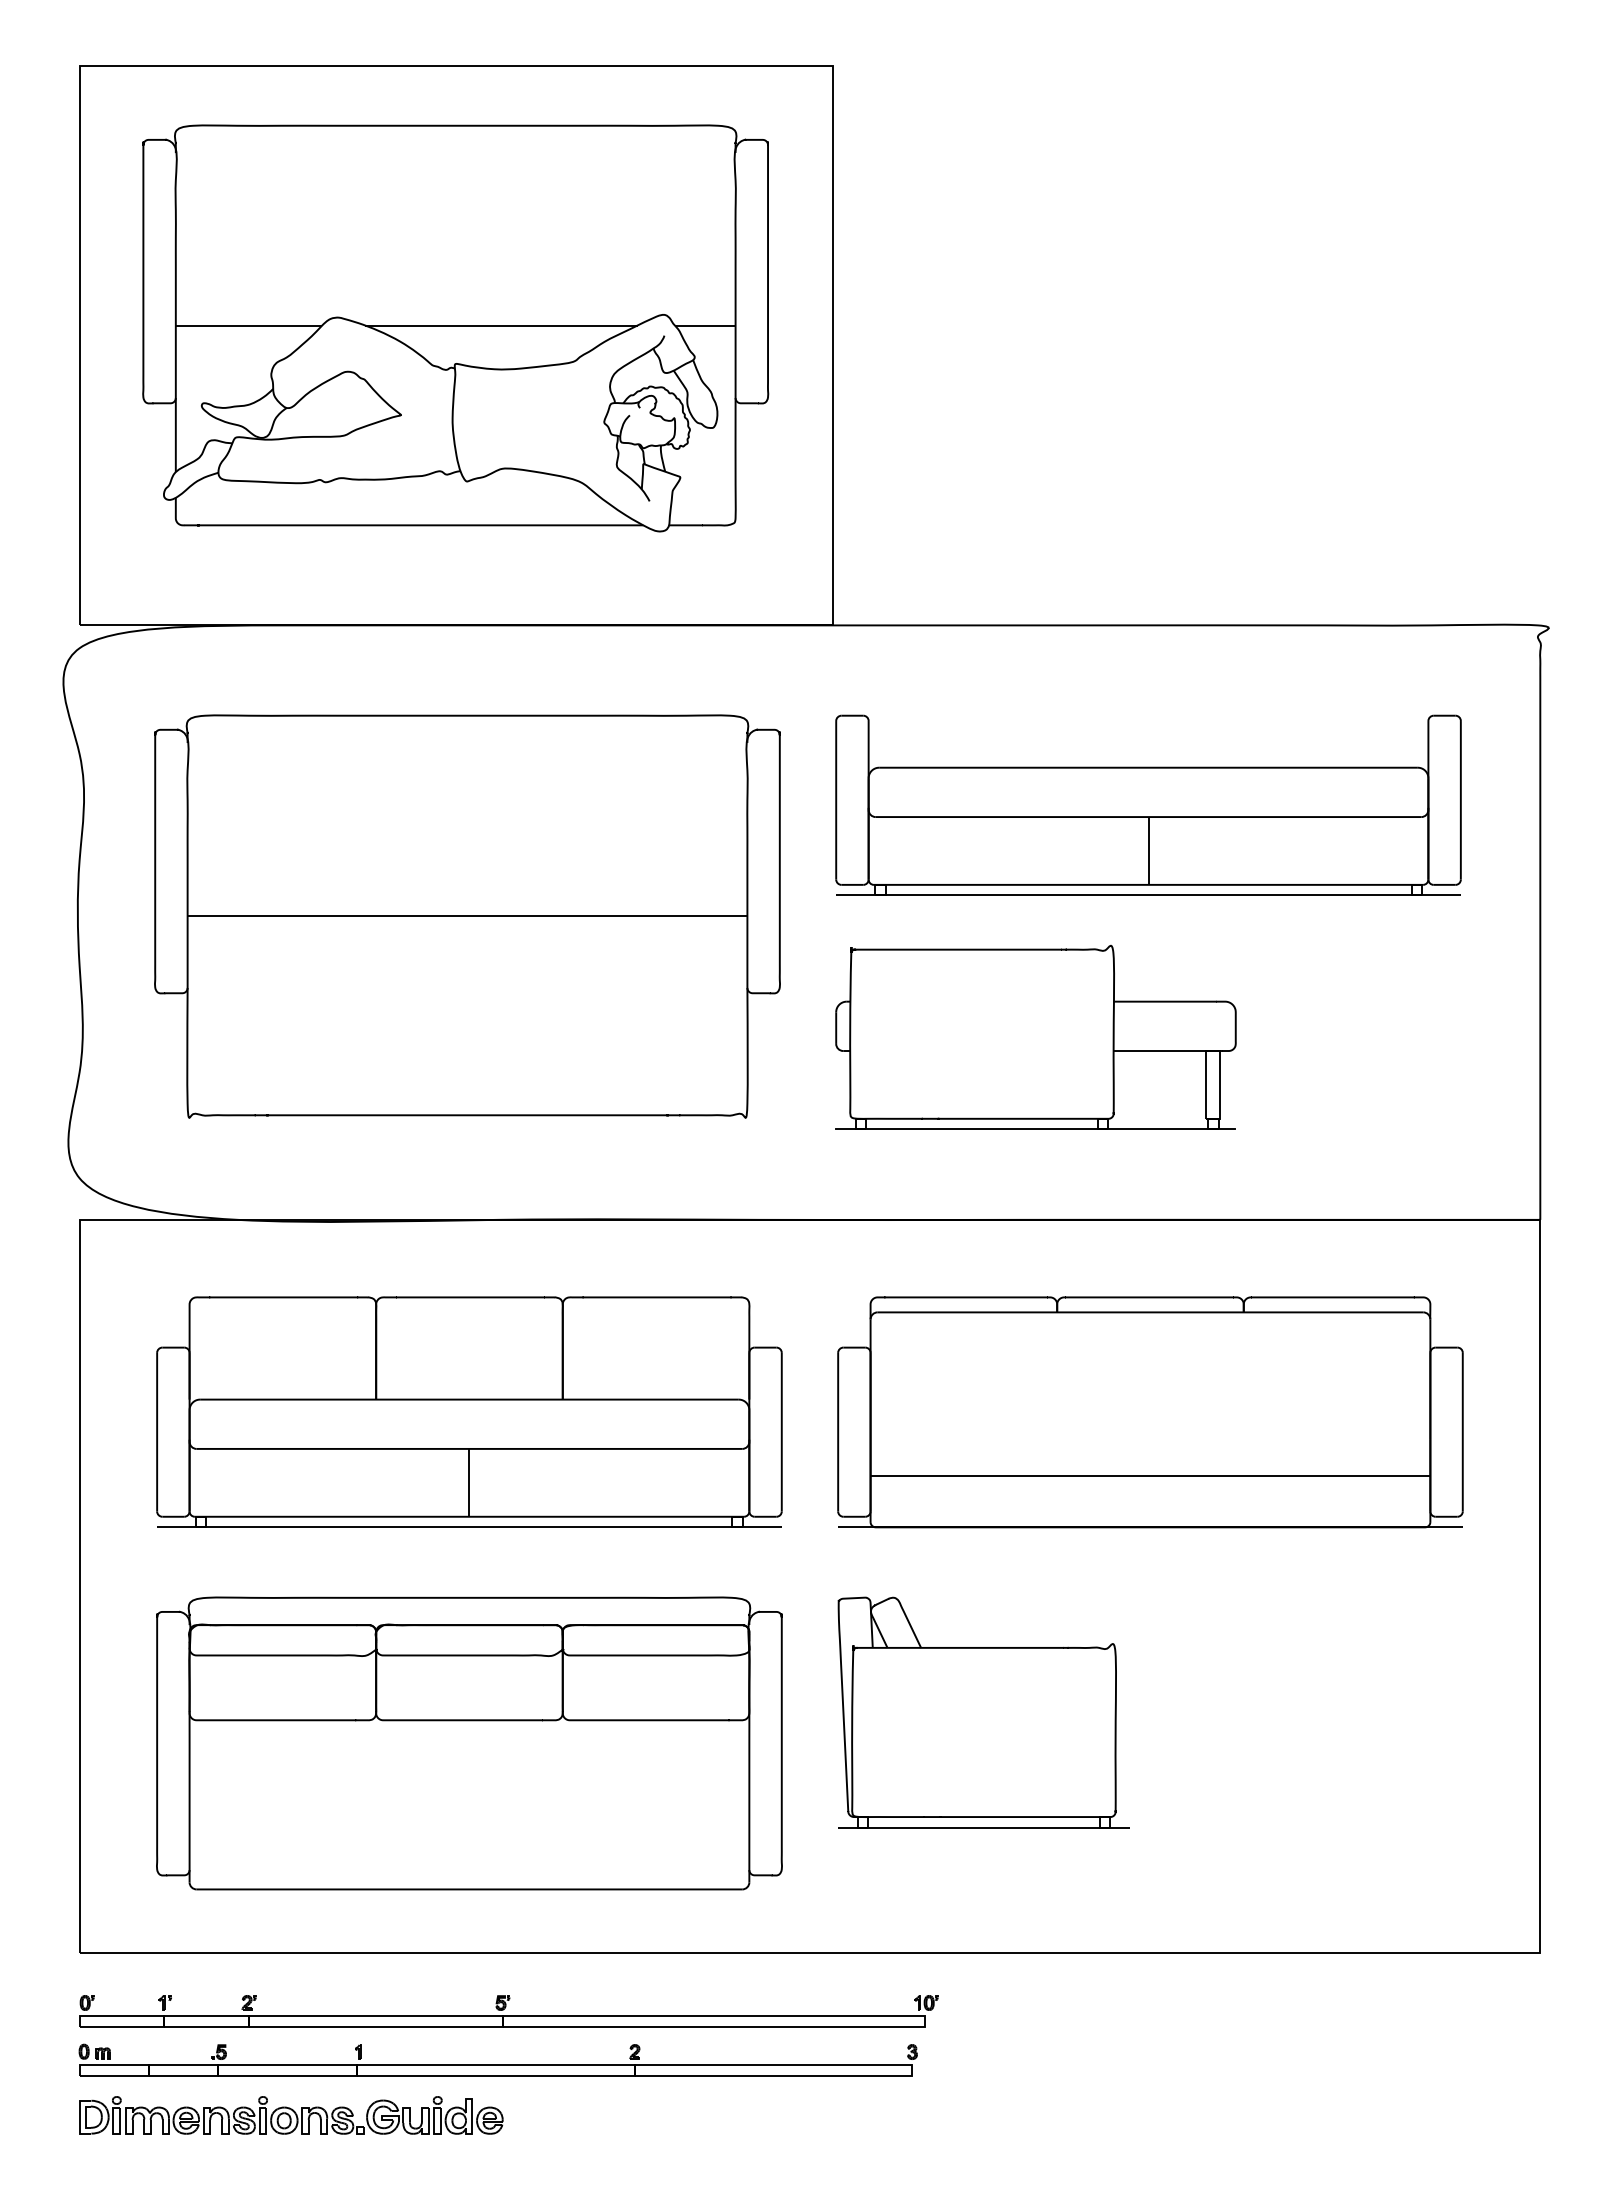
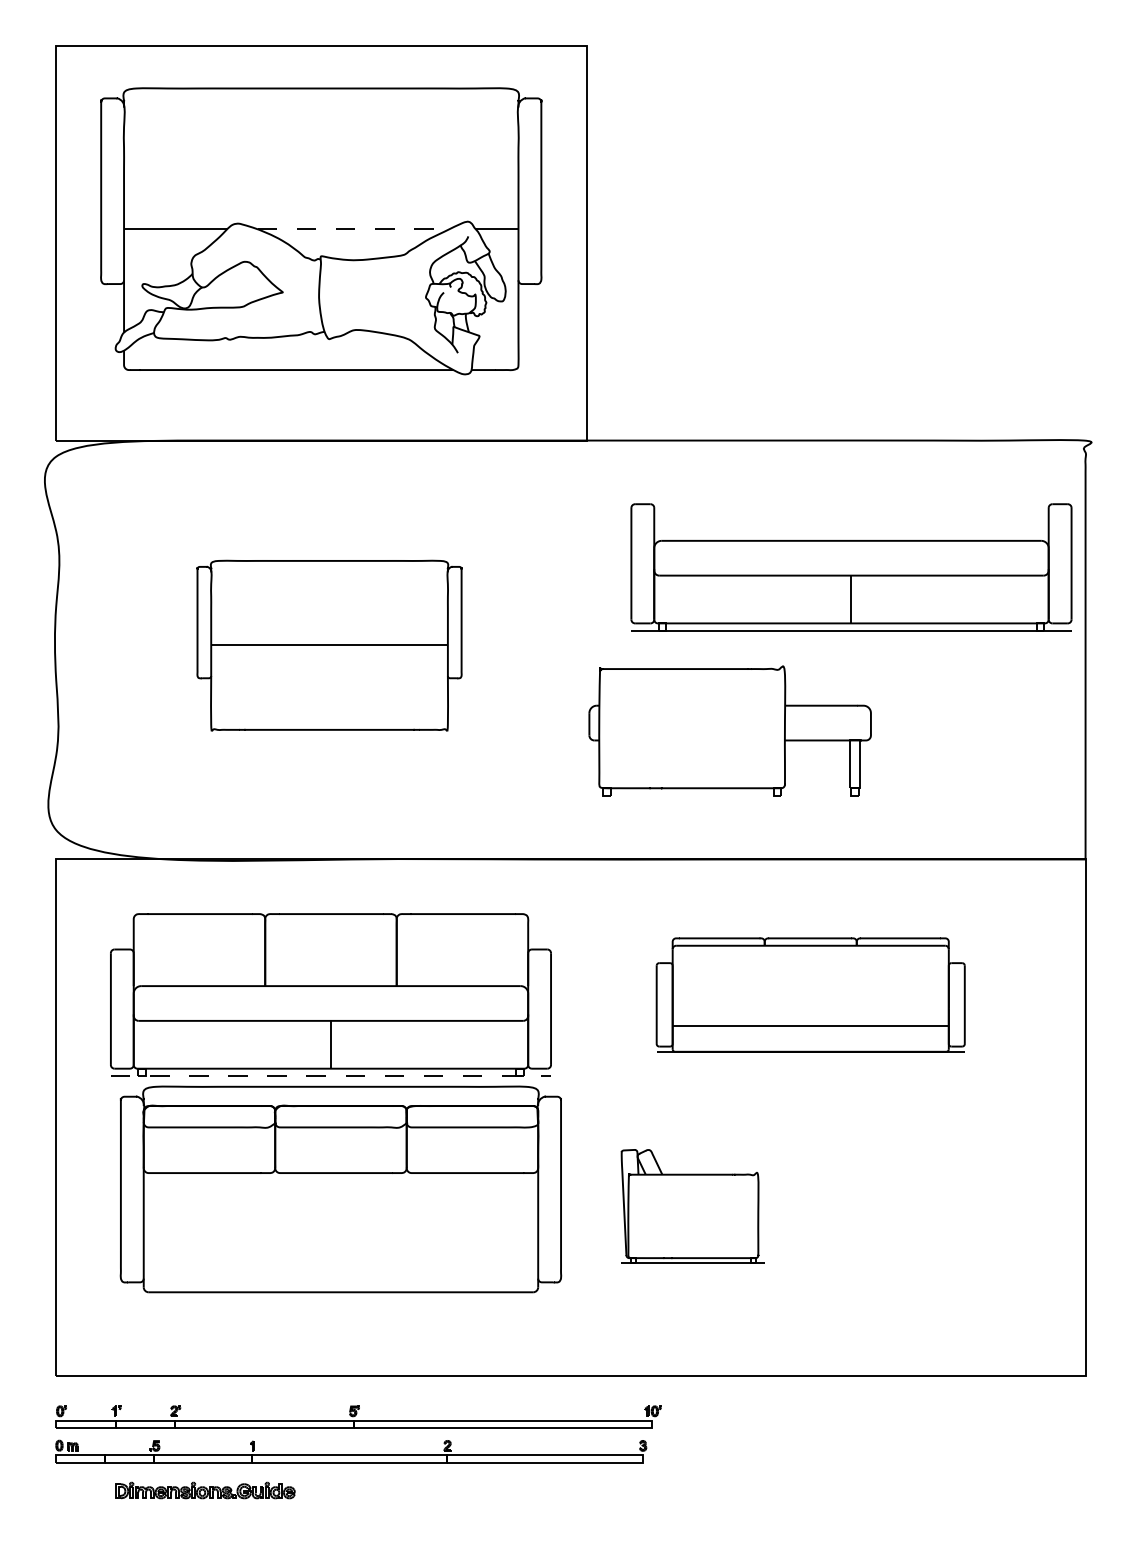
line: (501, 325) -> (353, 229), solid -> dashed
part: (1148, 805) -> (851, 567), moved
part: (467, 916) -> (329, 645), size x0.6
line: (1035, 1129) -> (729, 795), removed
part: (1149, 1411) -> (810, 994), size x0.7
line: (470, 1527) -> (331, 1076), solid -> dashed
part: (982, 1712) -> (692, 1206), size x0.7
part: (468, 1743) -> (340, 1189), moved
part: (291, 2115) -> (205, 1490), size x0.6

